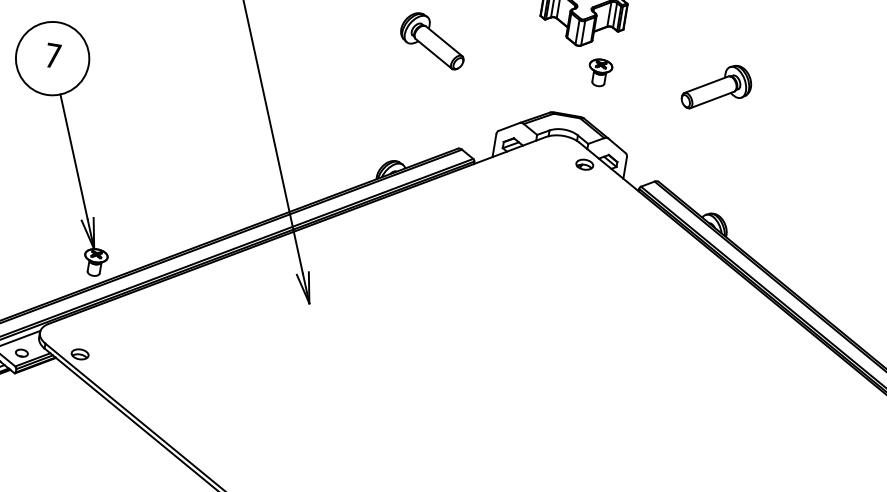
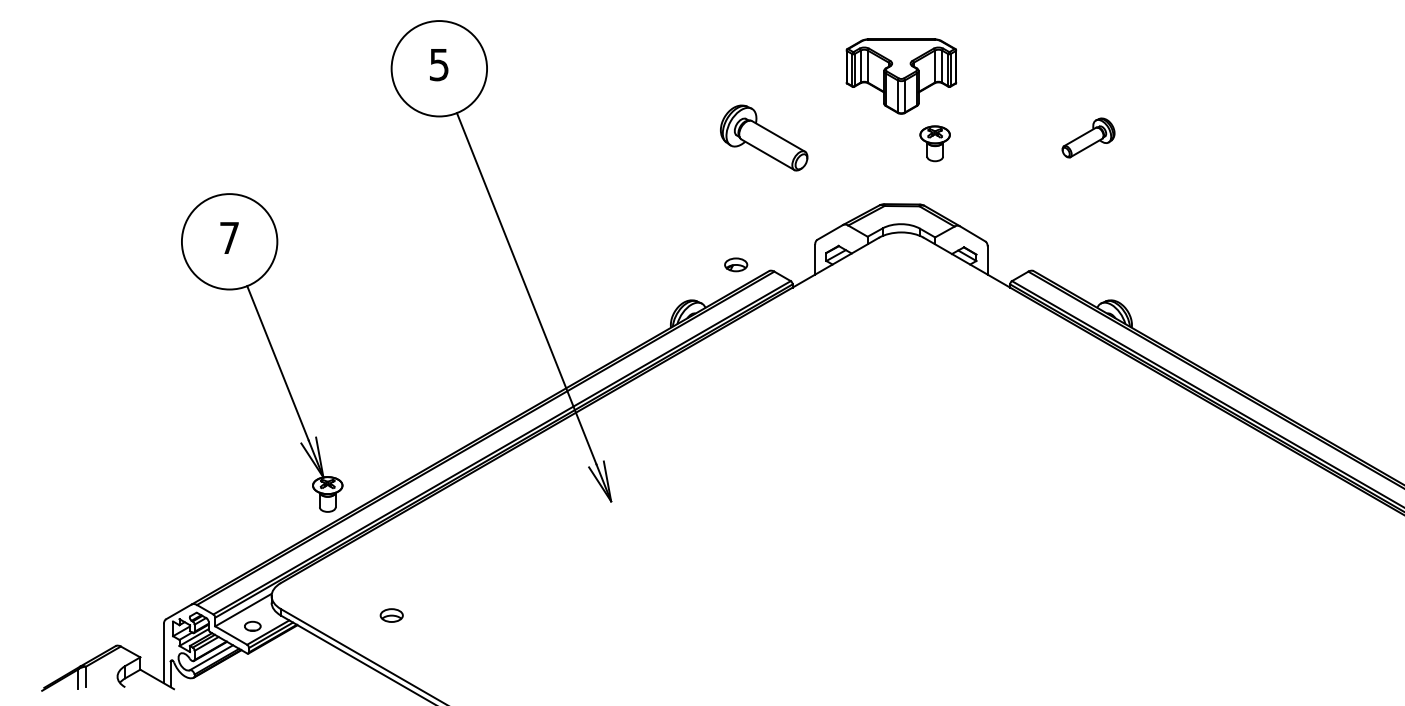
part: (433, 40) -> (764, 137), moved
part: (717, 87) -> (1088, 137), size x0.6
part: (585, 164) -> (736, 264), moved
part: (79, 354) -> (391, 615), moved

